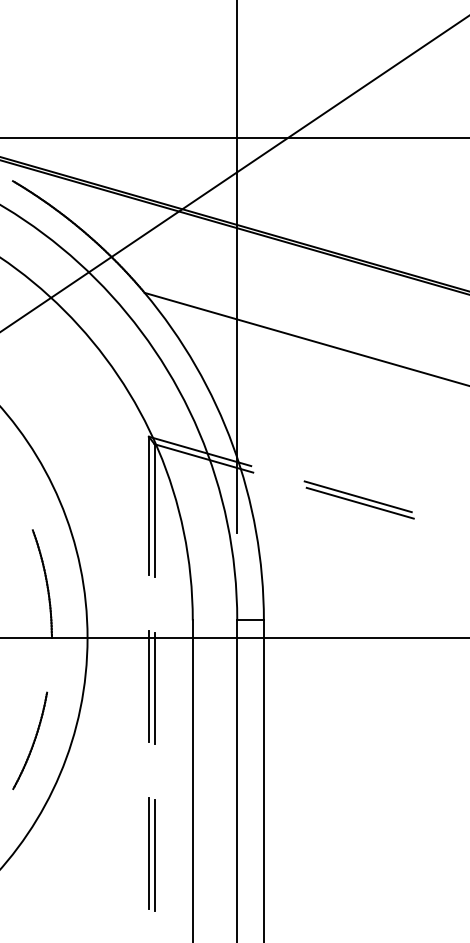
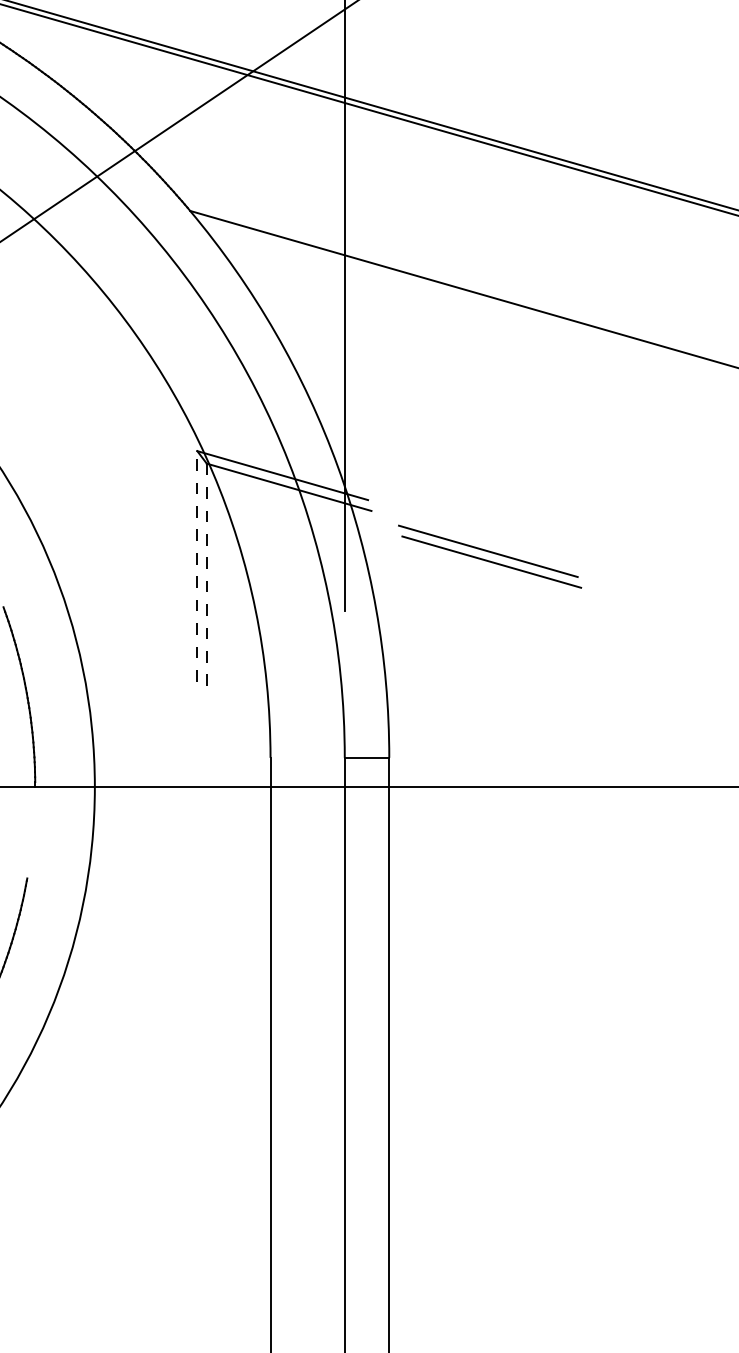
part: (358, 499) -> (488, 555), moved
line: (148, 505) -> (196, 565), solid -> dashed
line: (154, 510) -> (206, 574), solid -> dashed
line: (148, 685) -> (196, 866), removed
line: (154, 688) -> (206, 871), removed
line: (148, 852) -> (196, 1145), removed
line: (154, 855) -> (206, 1150), removed

